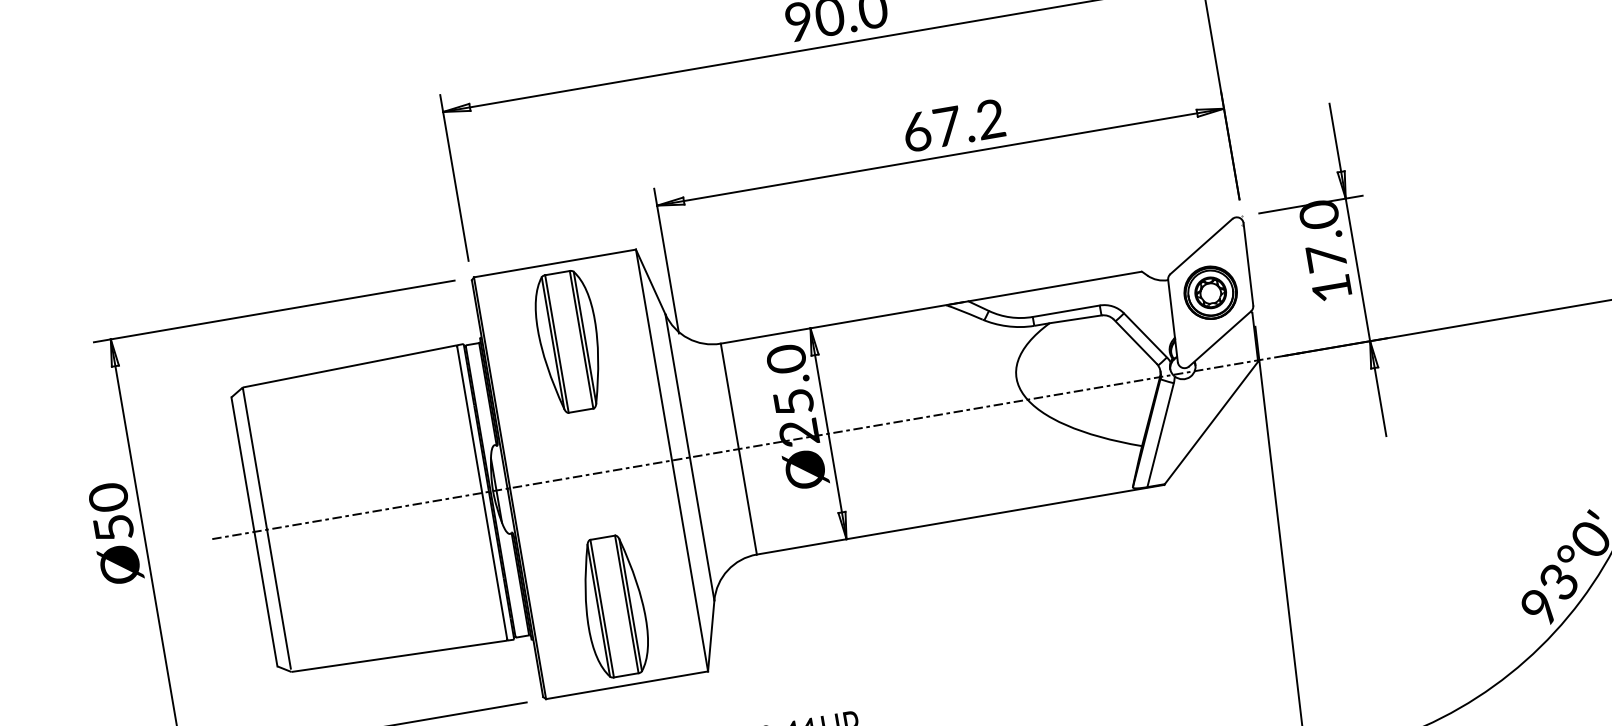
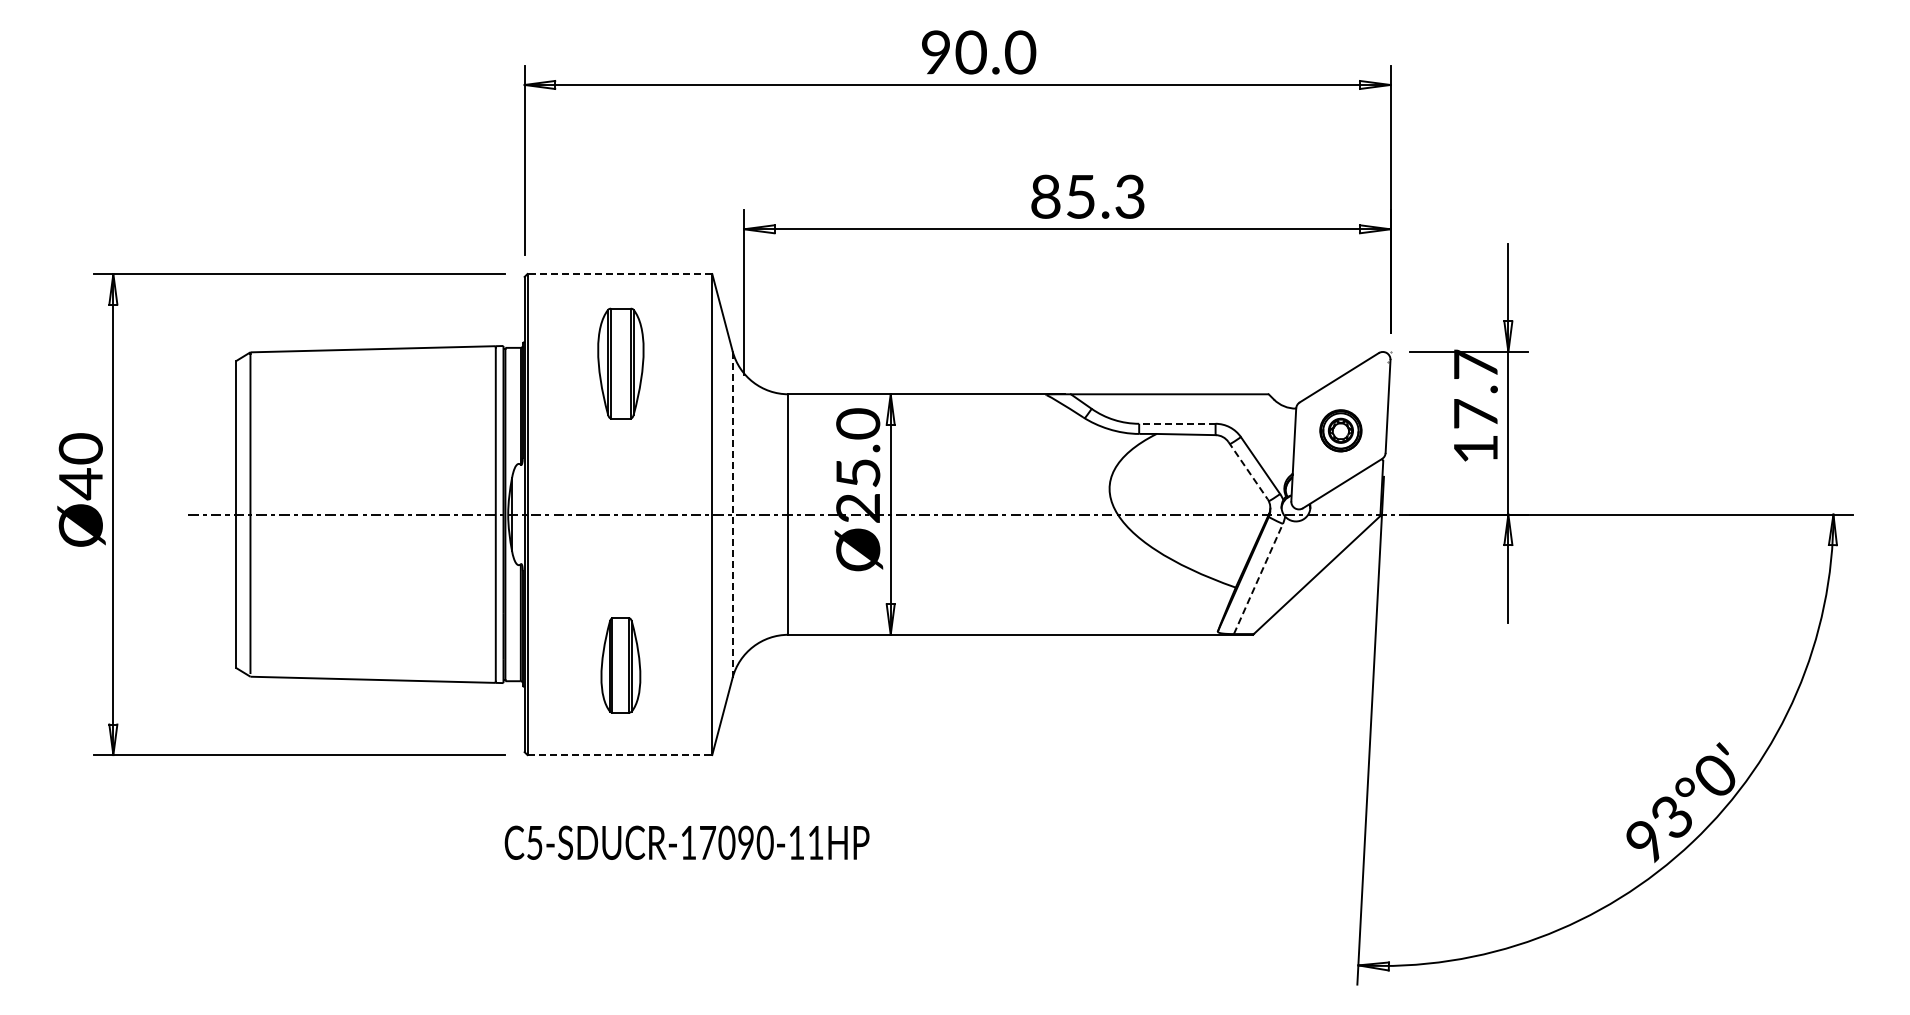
text: (953, 125) -> (1087, 196), 67.2 -> 85.3
text: (1318, 214) -> (1475, 364), 17.0 -> 17.7
line: (554, 263) -> (619, 274), solid -> dashed
part: (1210, 292) -> (1340, 430), size x0.7
line: (1065, 311) -> (1176, 423), solid -> dashed
part: (568, 341) -> (620, 363), size x0.7
line: (1135, 341) -> (1248, 470), solid -> dashed
line: (1160, 434) -> (1258, 578), solid -> dashed
line: (689, 457) -> (732, 514), solid -> dashed
text: (113, 528) -> (80, 484), Ø50 -> Ø40
part: (614, 606) -> (620, 665), size x0.6
line: (627, 685) -> (620, 755), solid -> dashed

